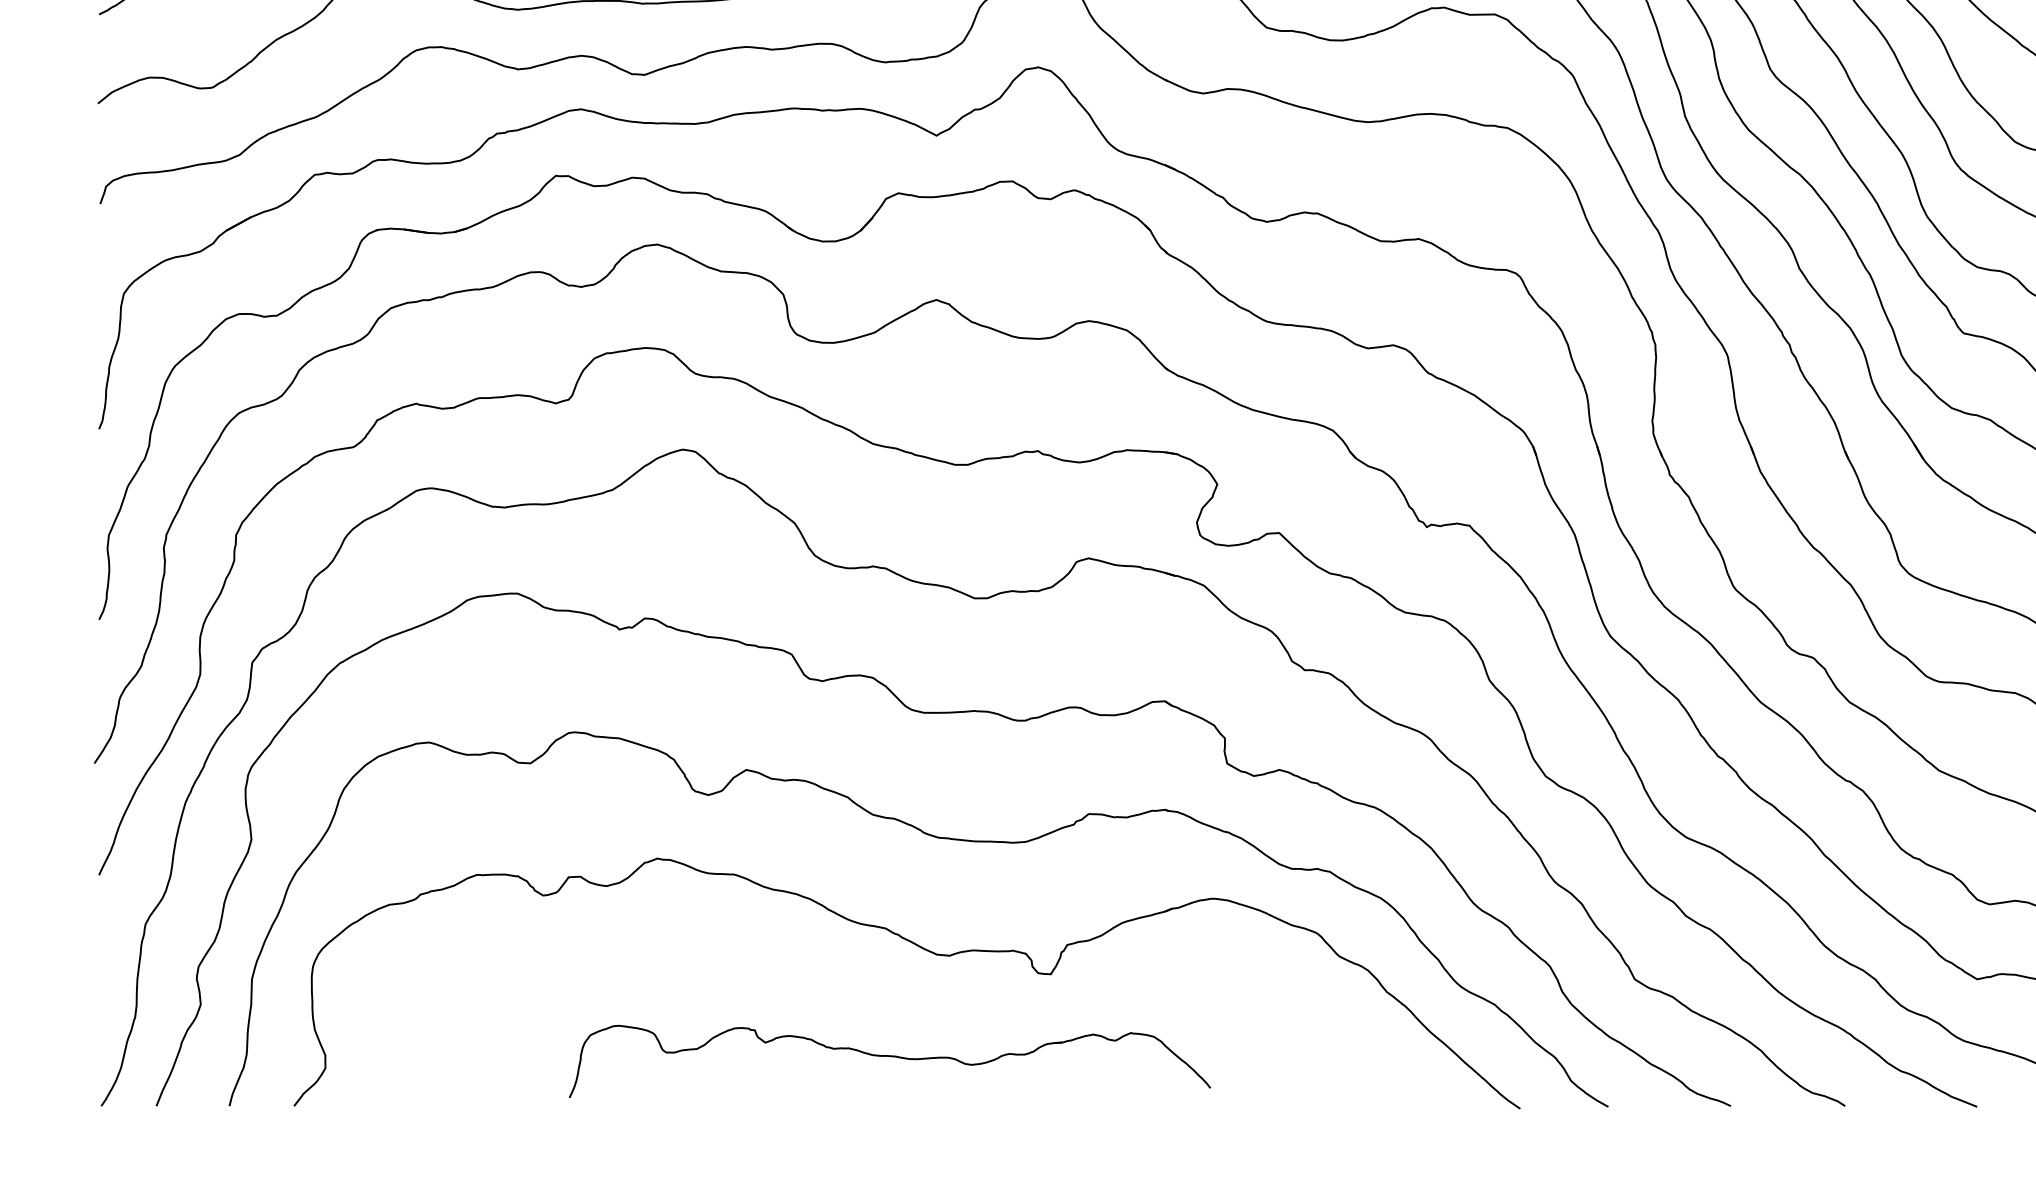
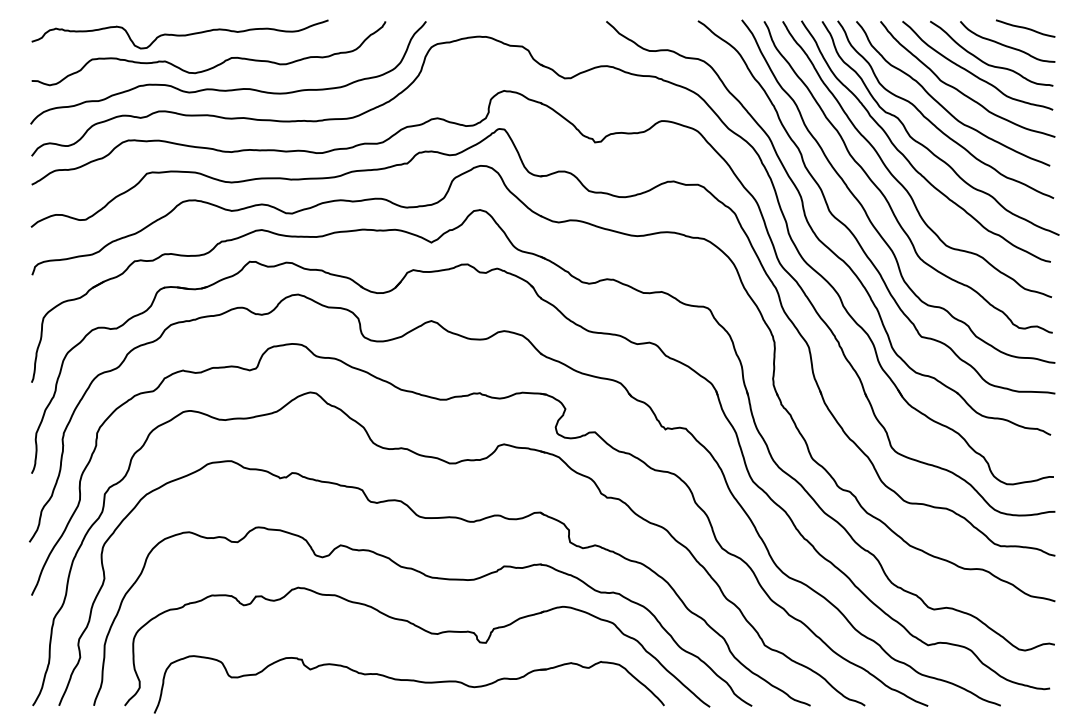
part: (888, 1061) -> (408, 684), size x1.67

